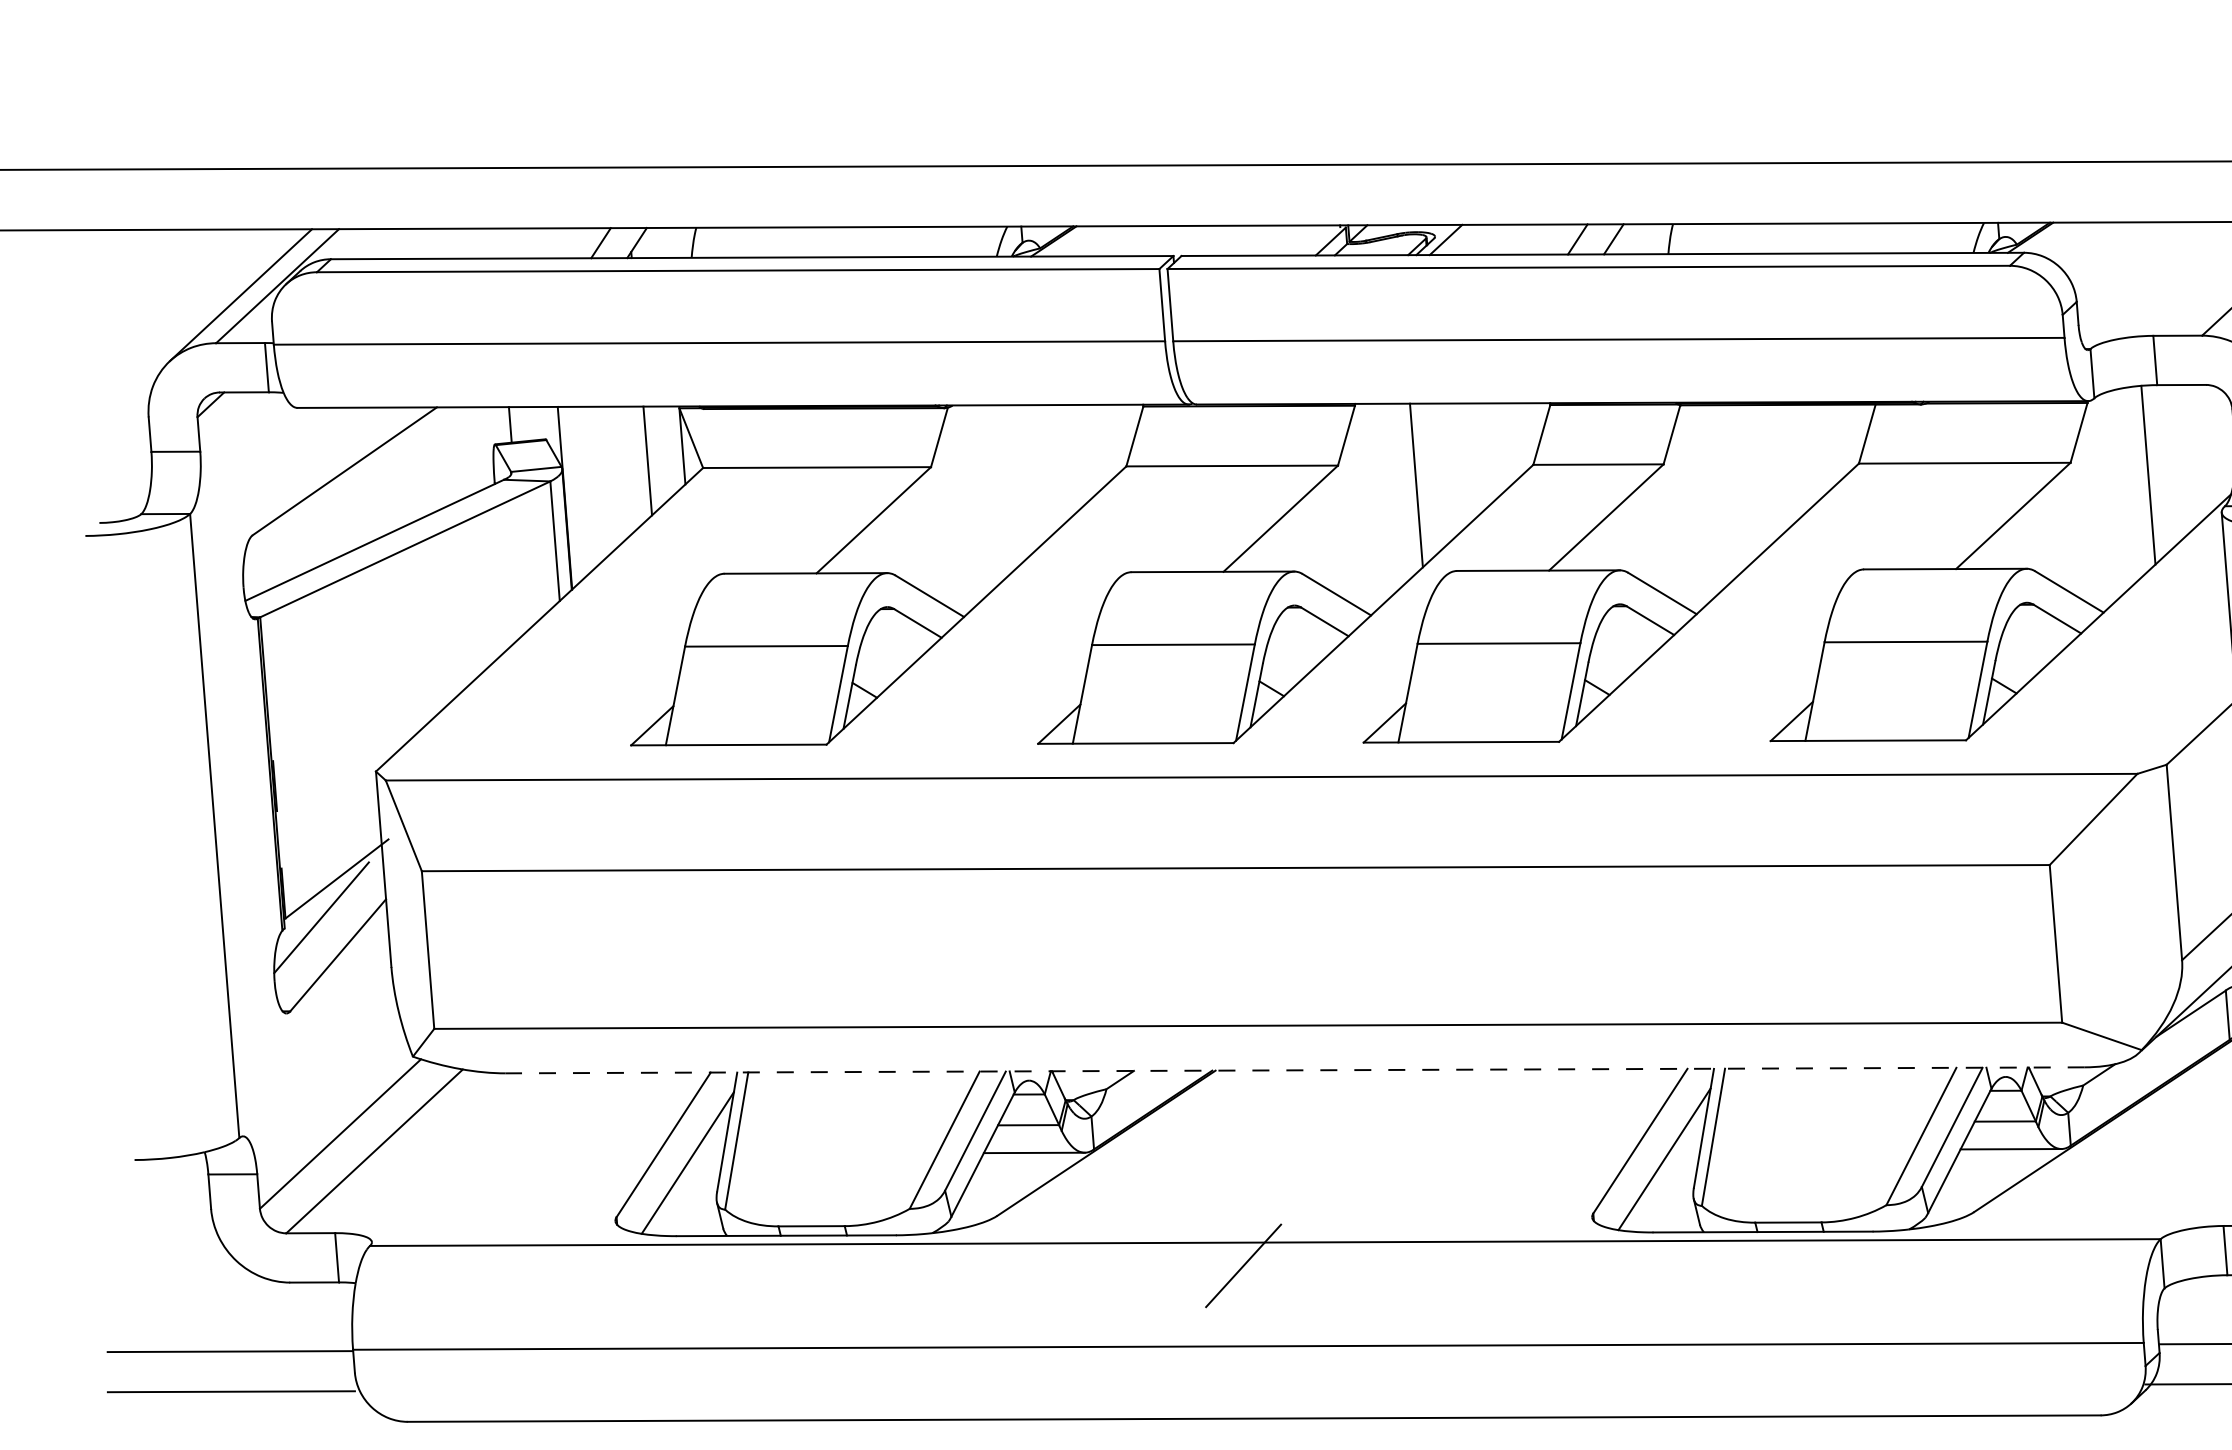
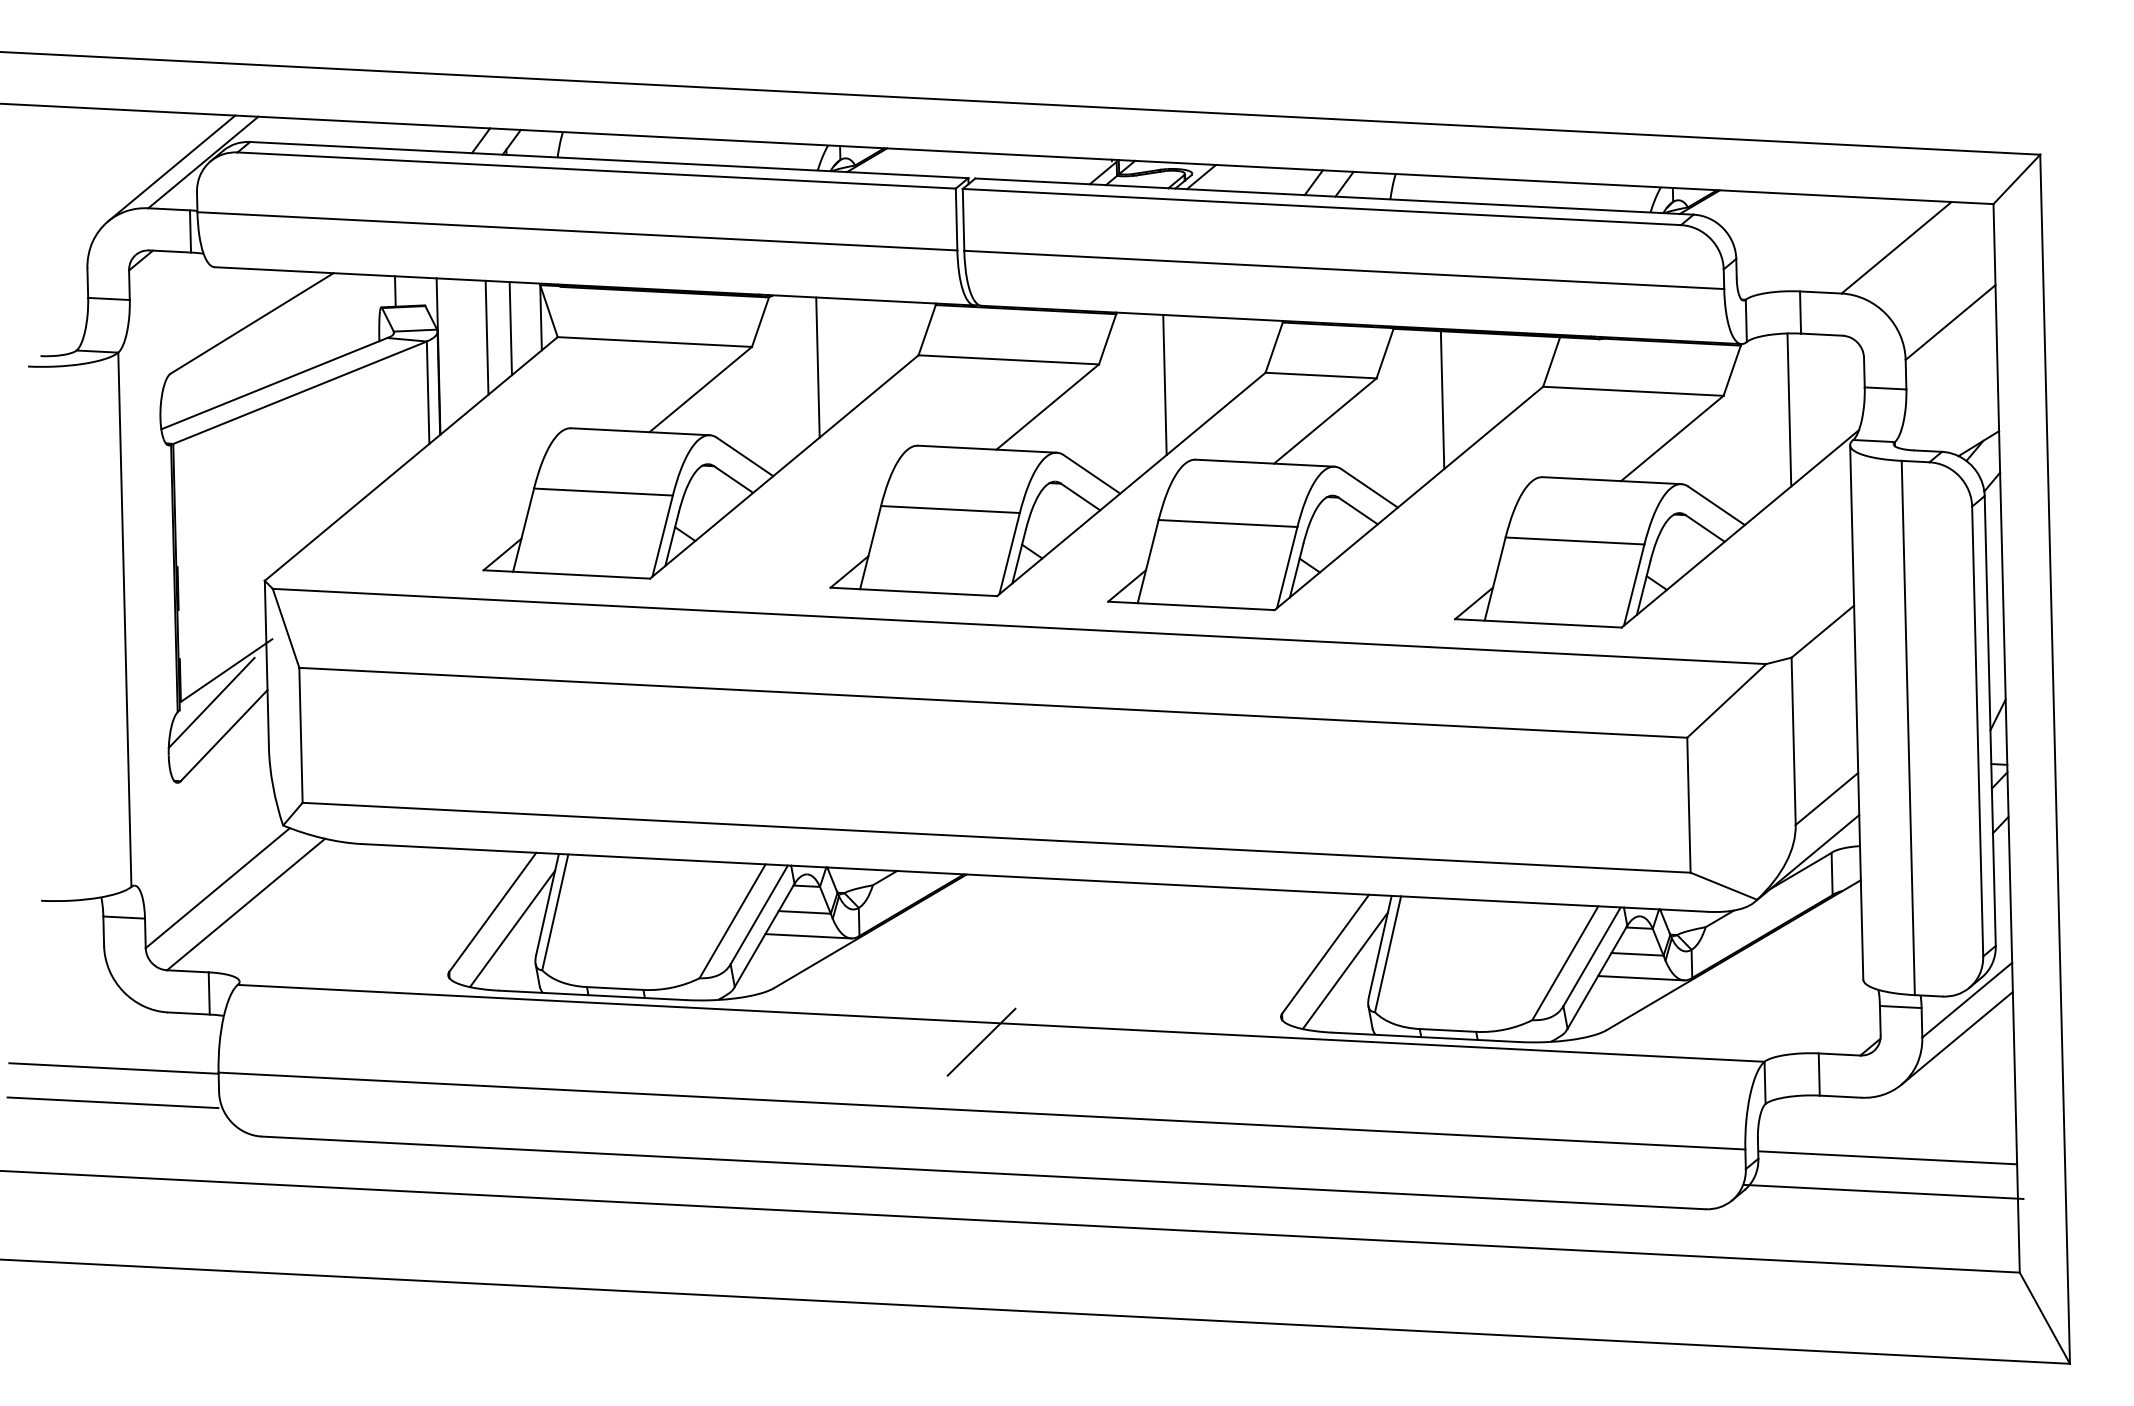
line: (619, 472) -> (486, 337), added
line: (1742, 486) -> (1442, 400), added
line: (1008, 487) -> (817, 367), added
line: (1295, 1069) -> (1034, 877), dashed -> solid

